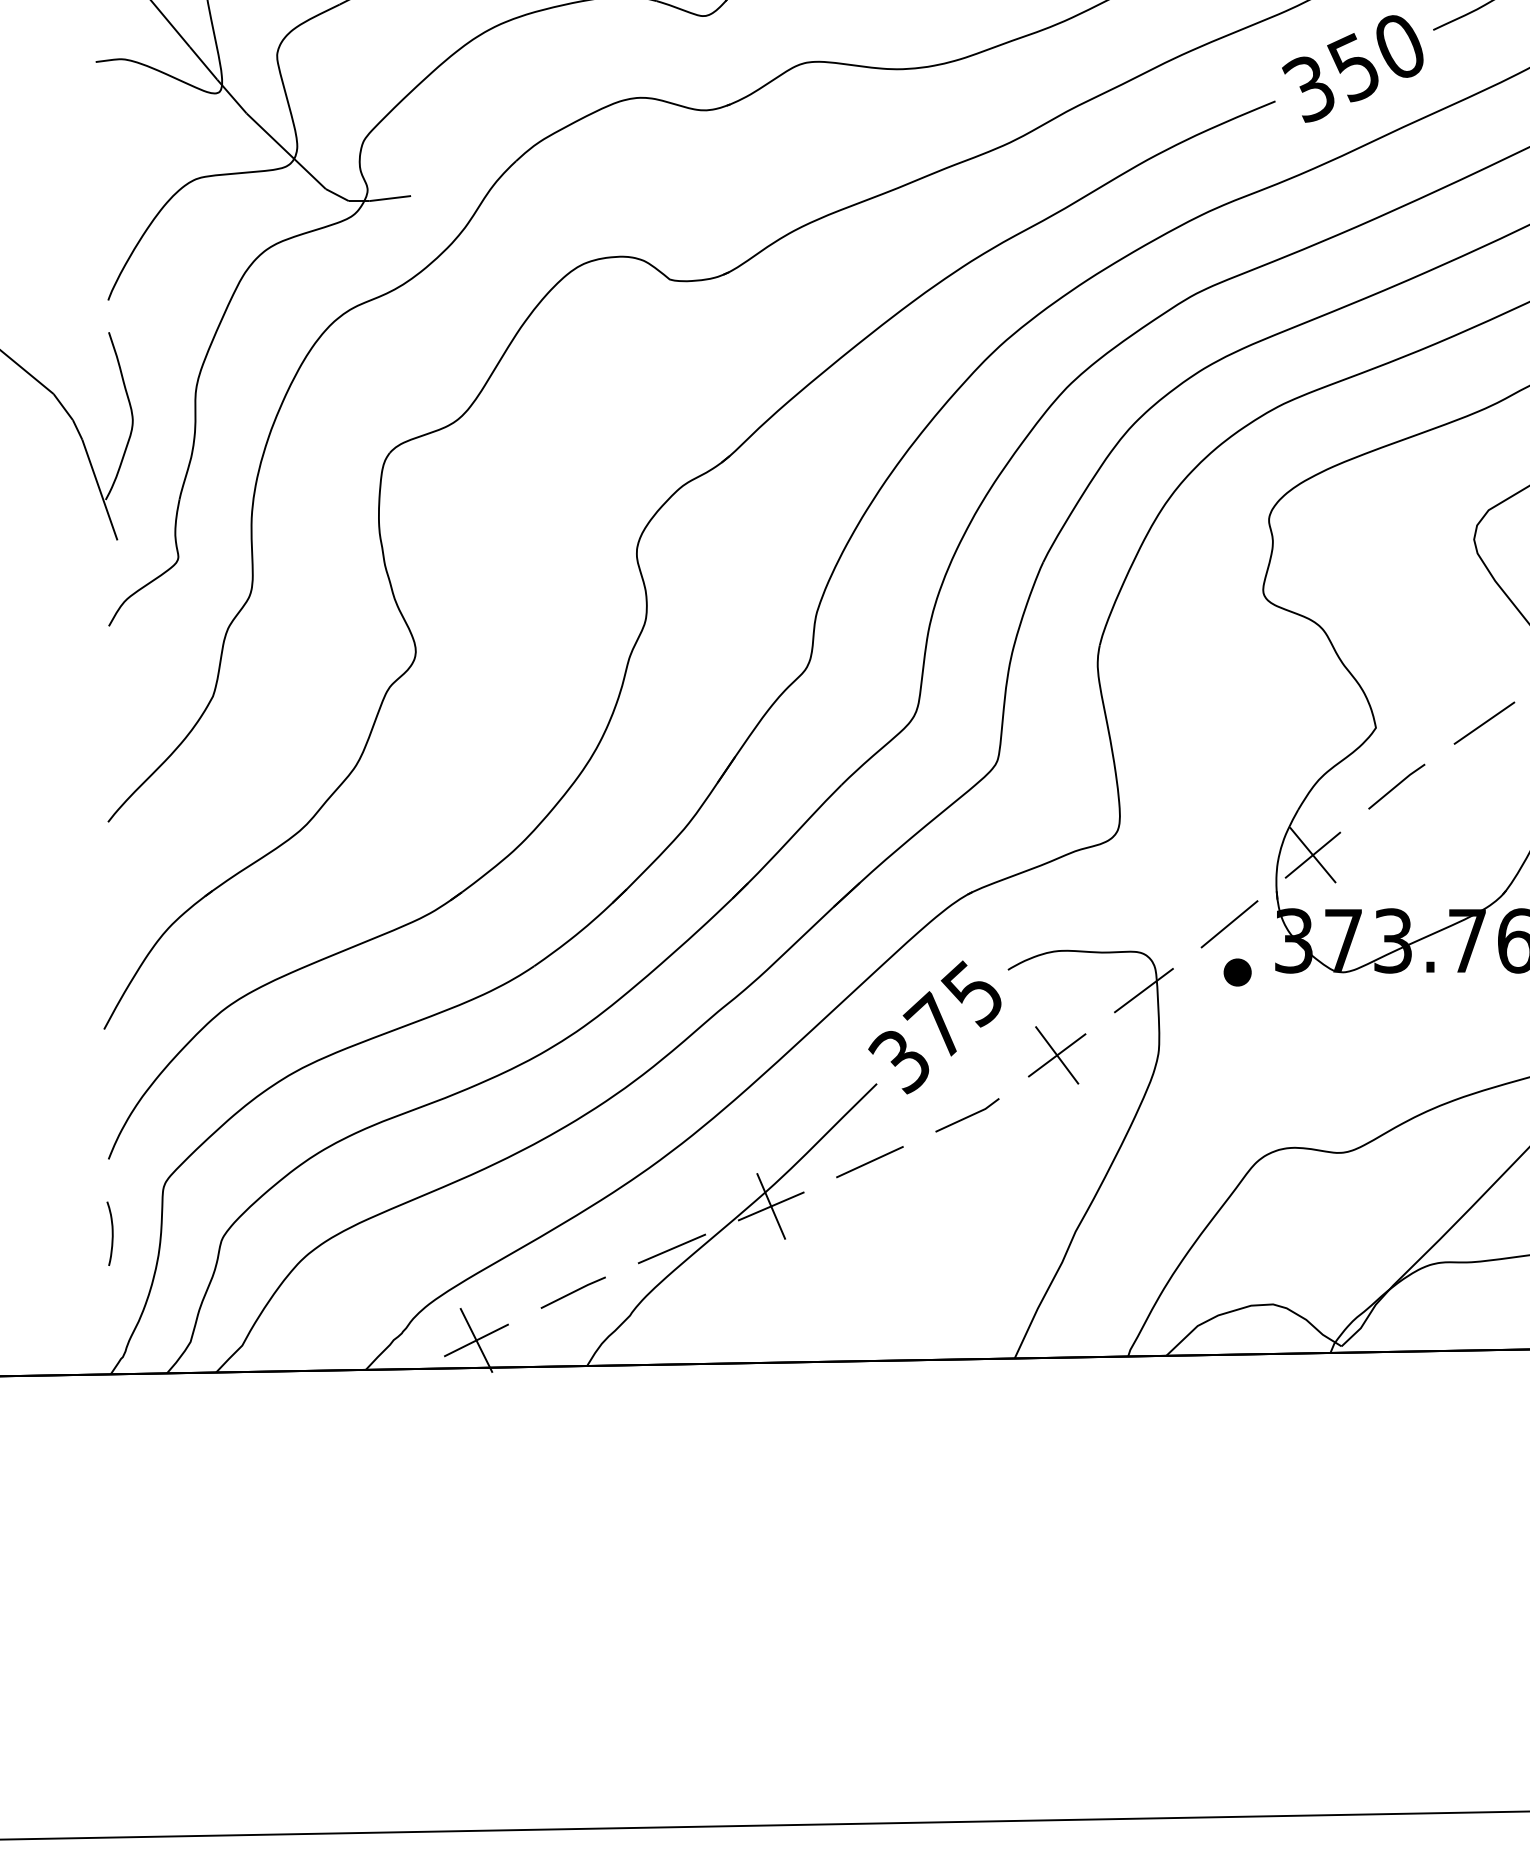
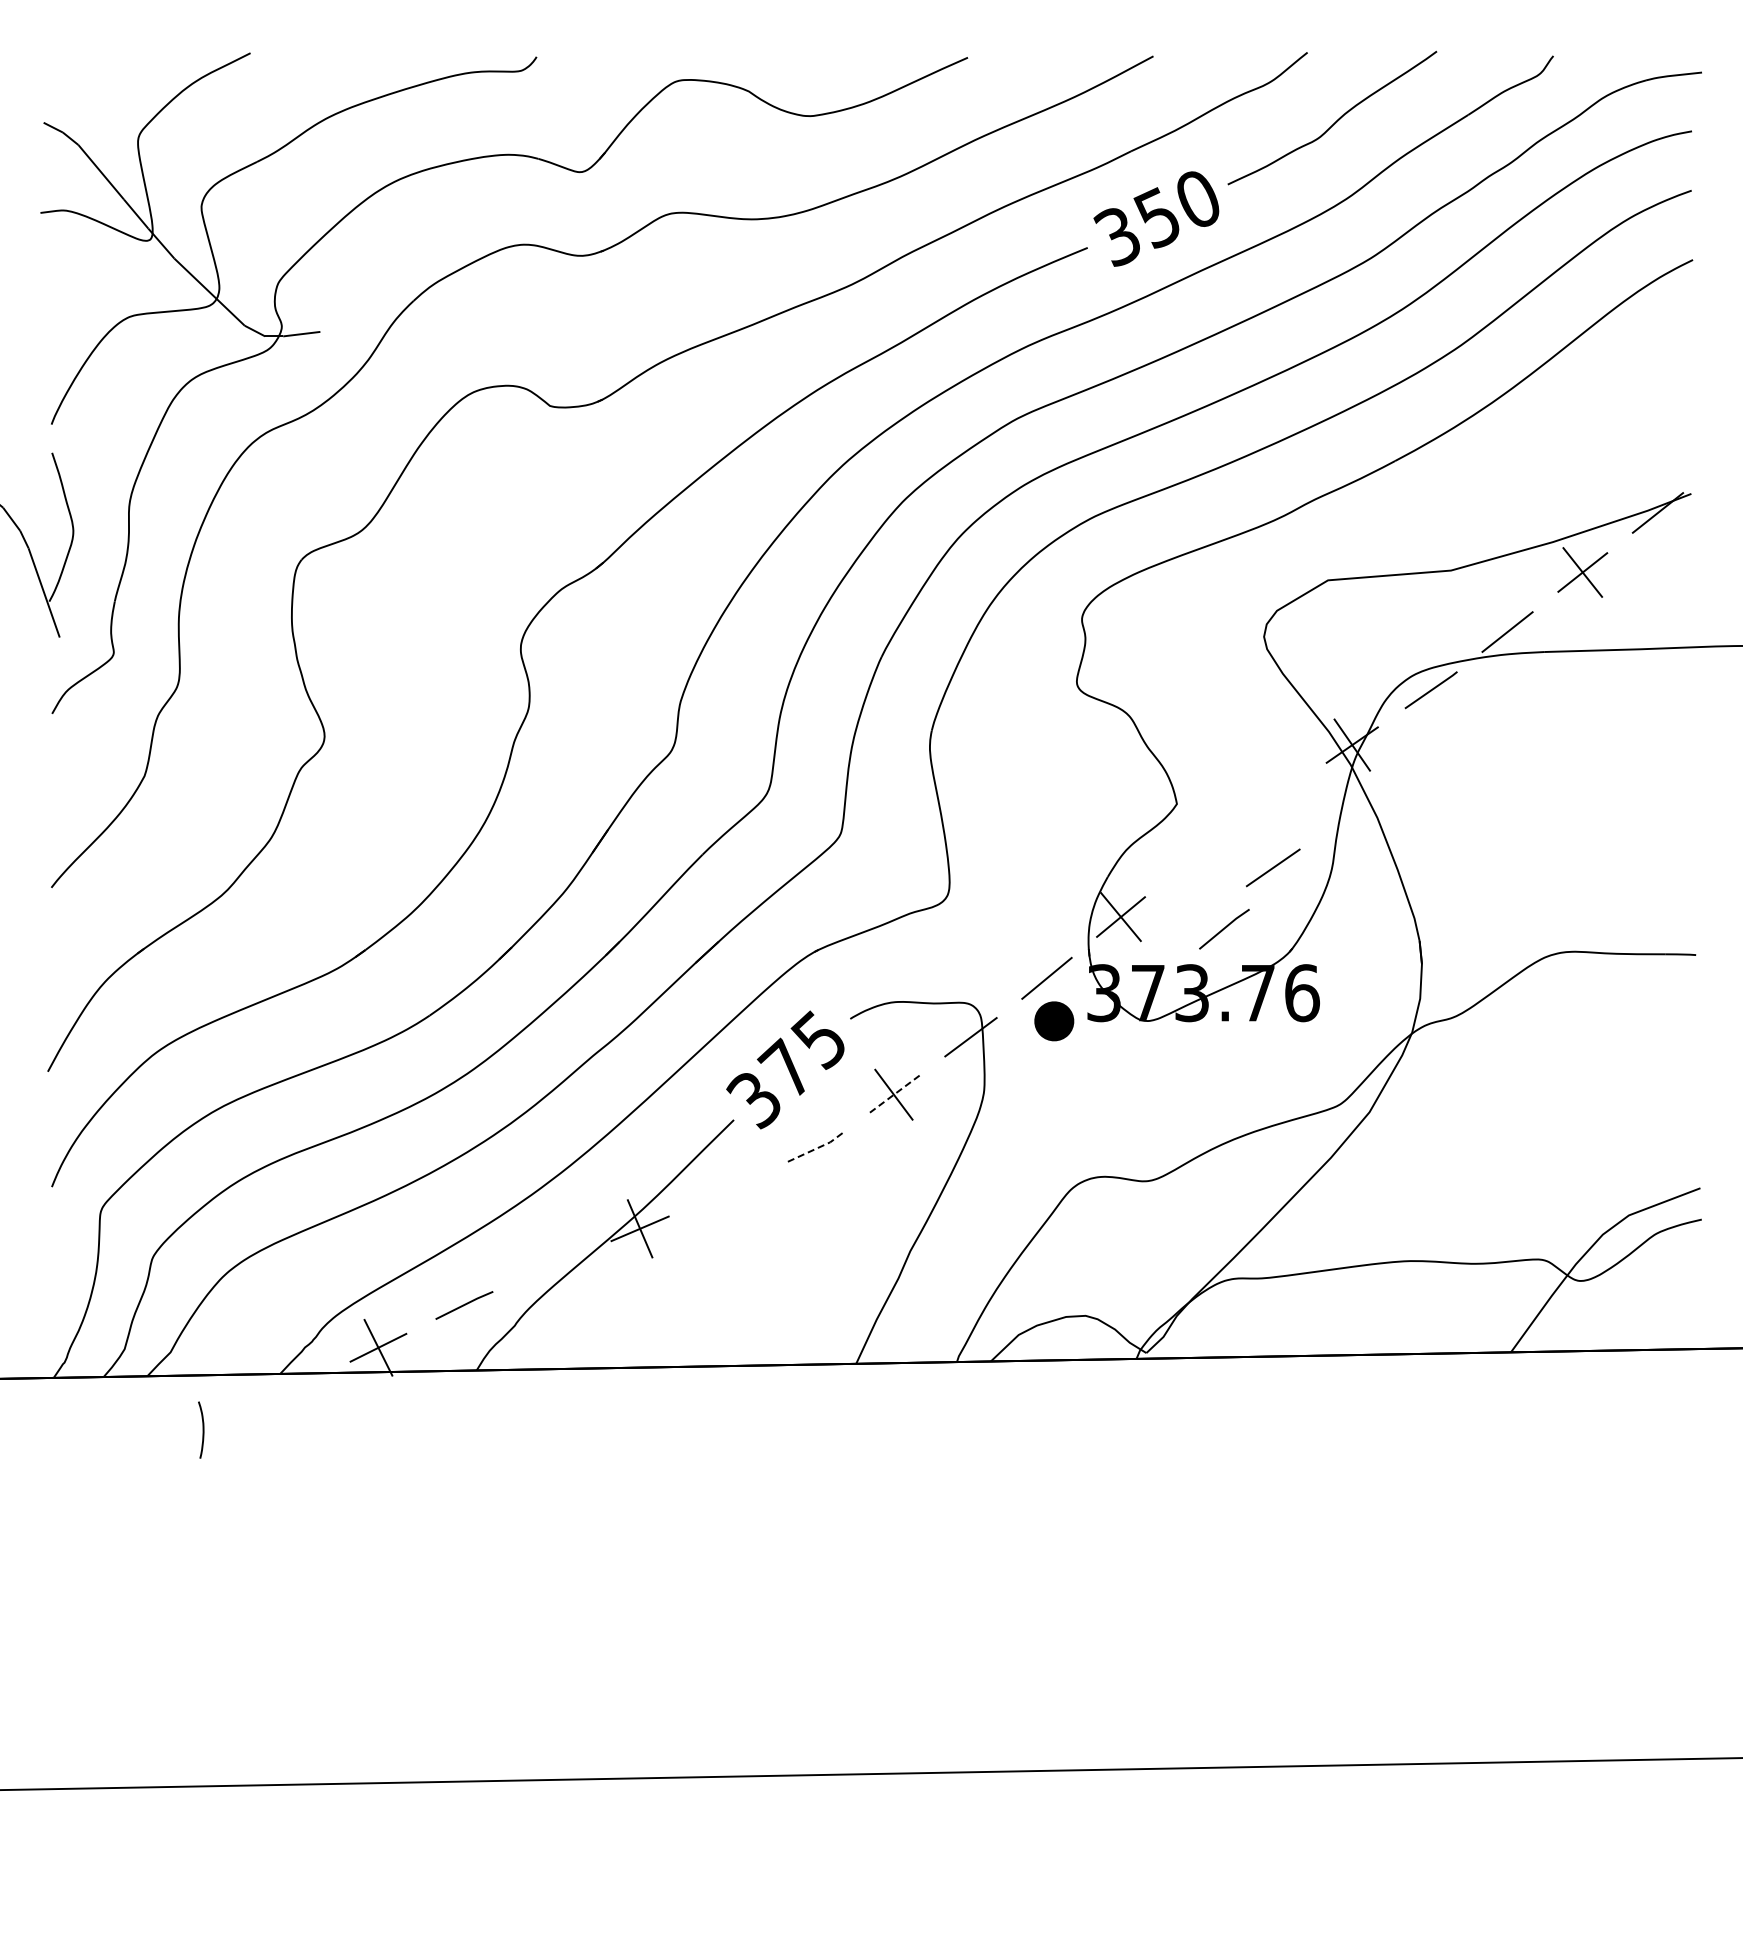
line: (1484, 722) -> (1273, 867), moved
line: (1396, 786) -> (1224, 929), moved
part: (1236, 971) -> (1053, 1020), size x1.6
line: (1056, 1055) -> (893, 1094), solid -> dashed
line: (968, 1115) -> (815, 1148), solid -> dashed
line: (869, 1162) -> (727, 1189), removed
curve: (111, 1233) -> (202, 1429), moved
line: (671, 1248) -> (551, 1266), removed

